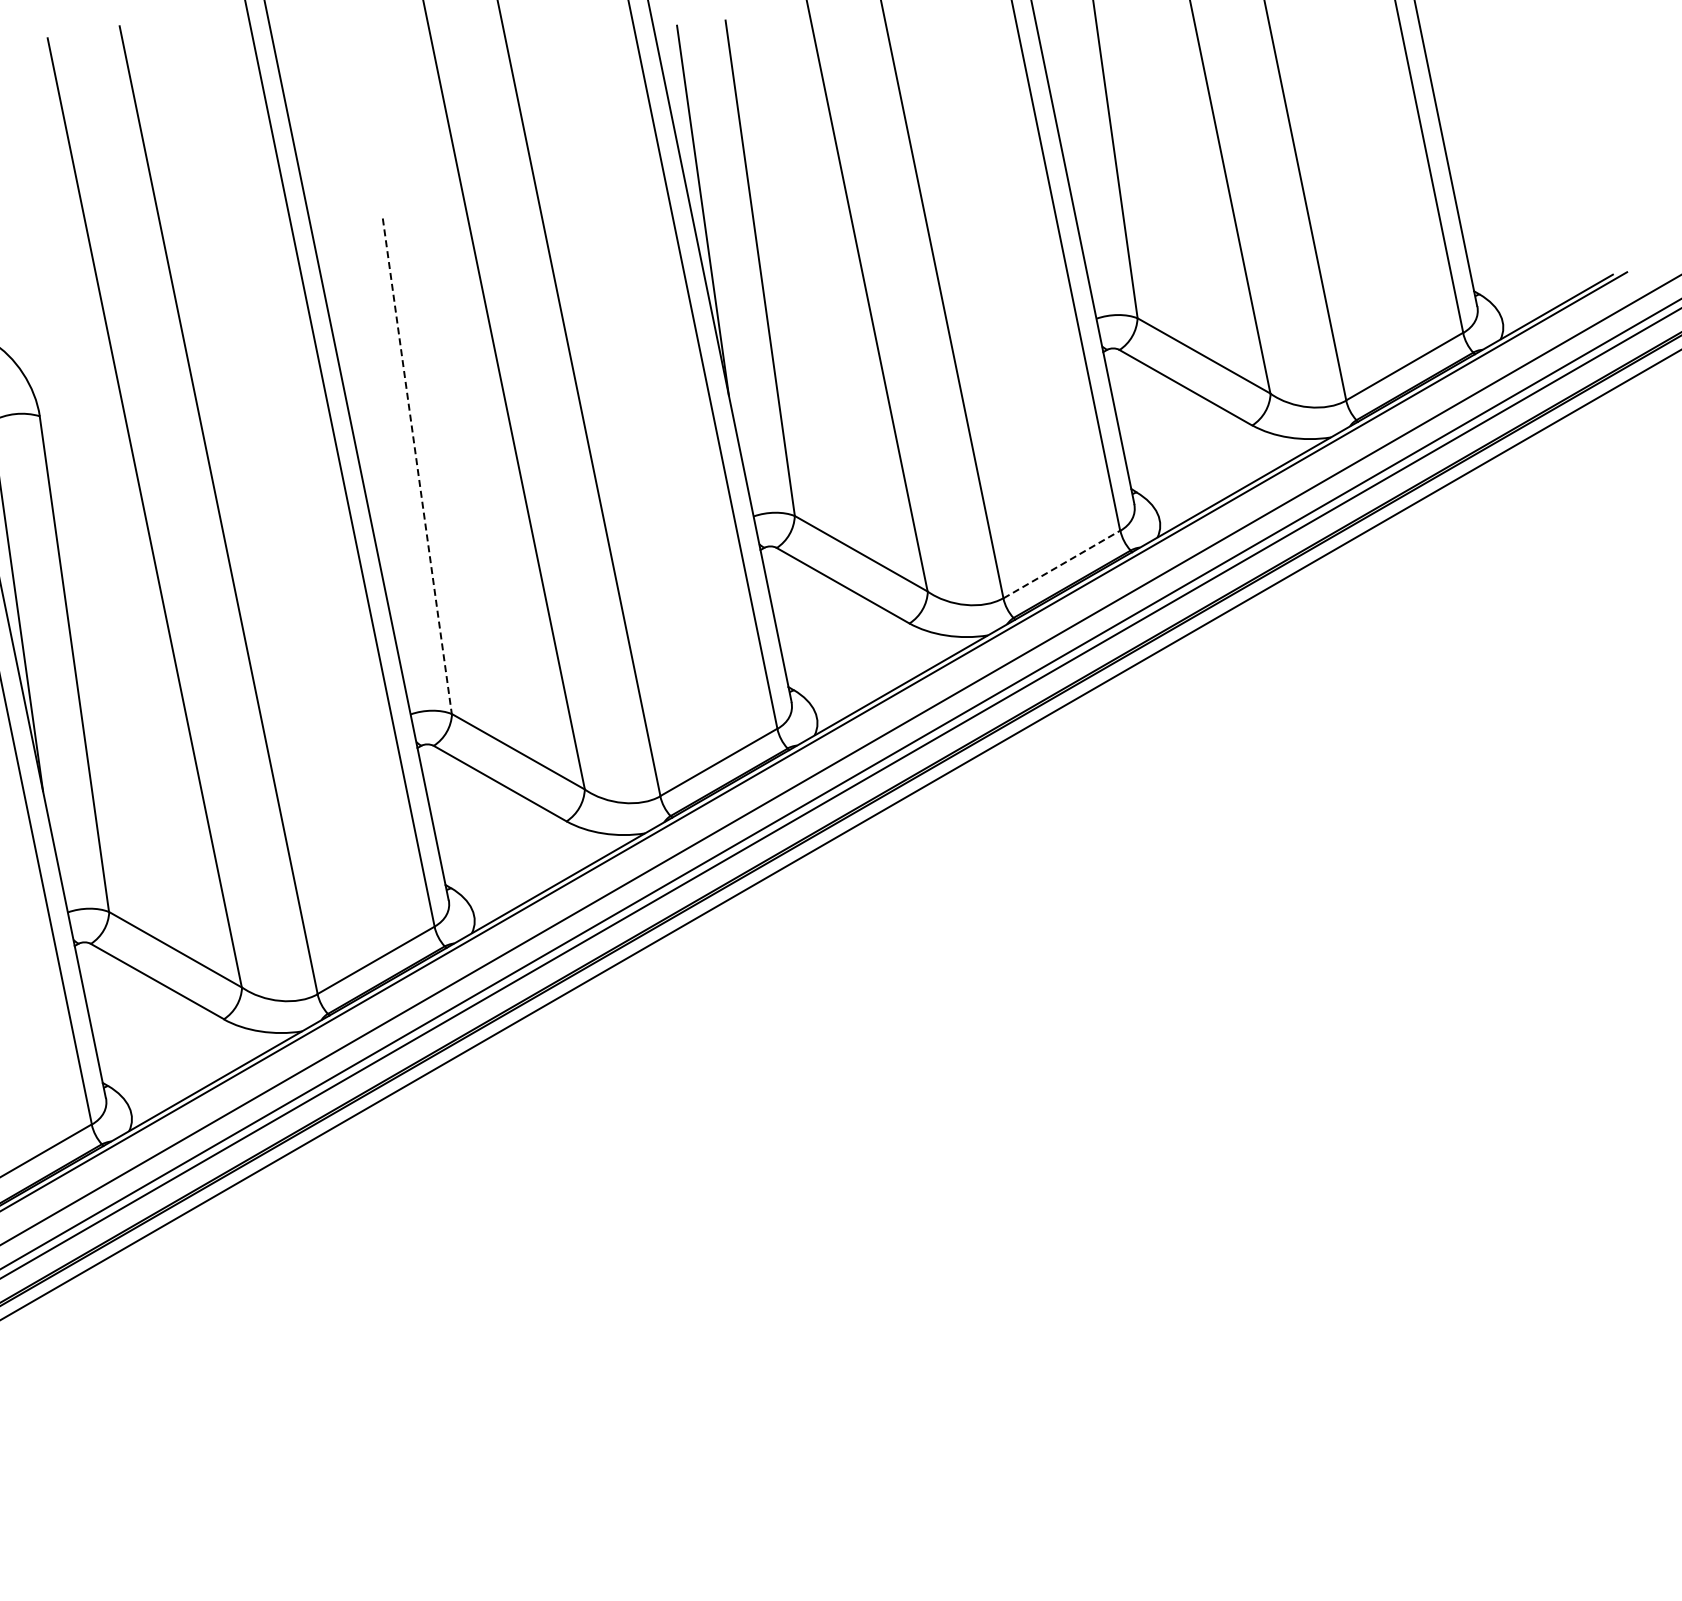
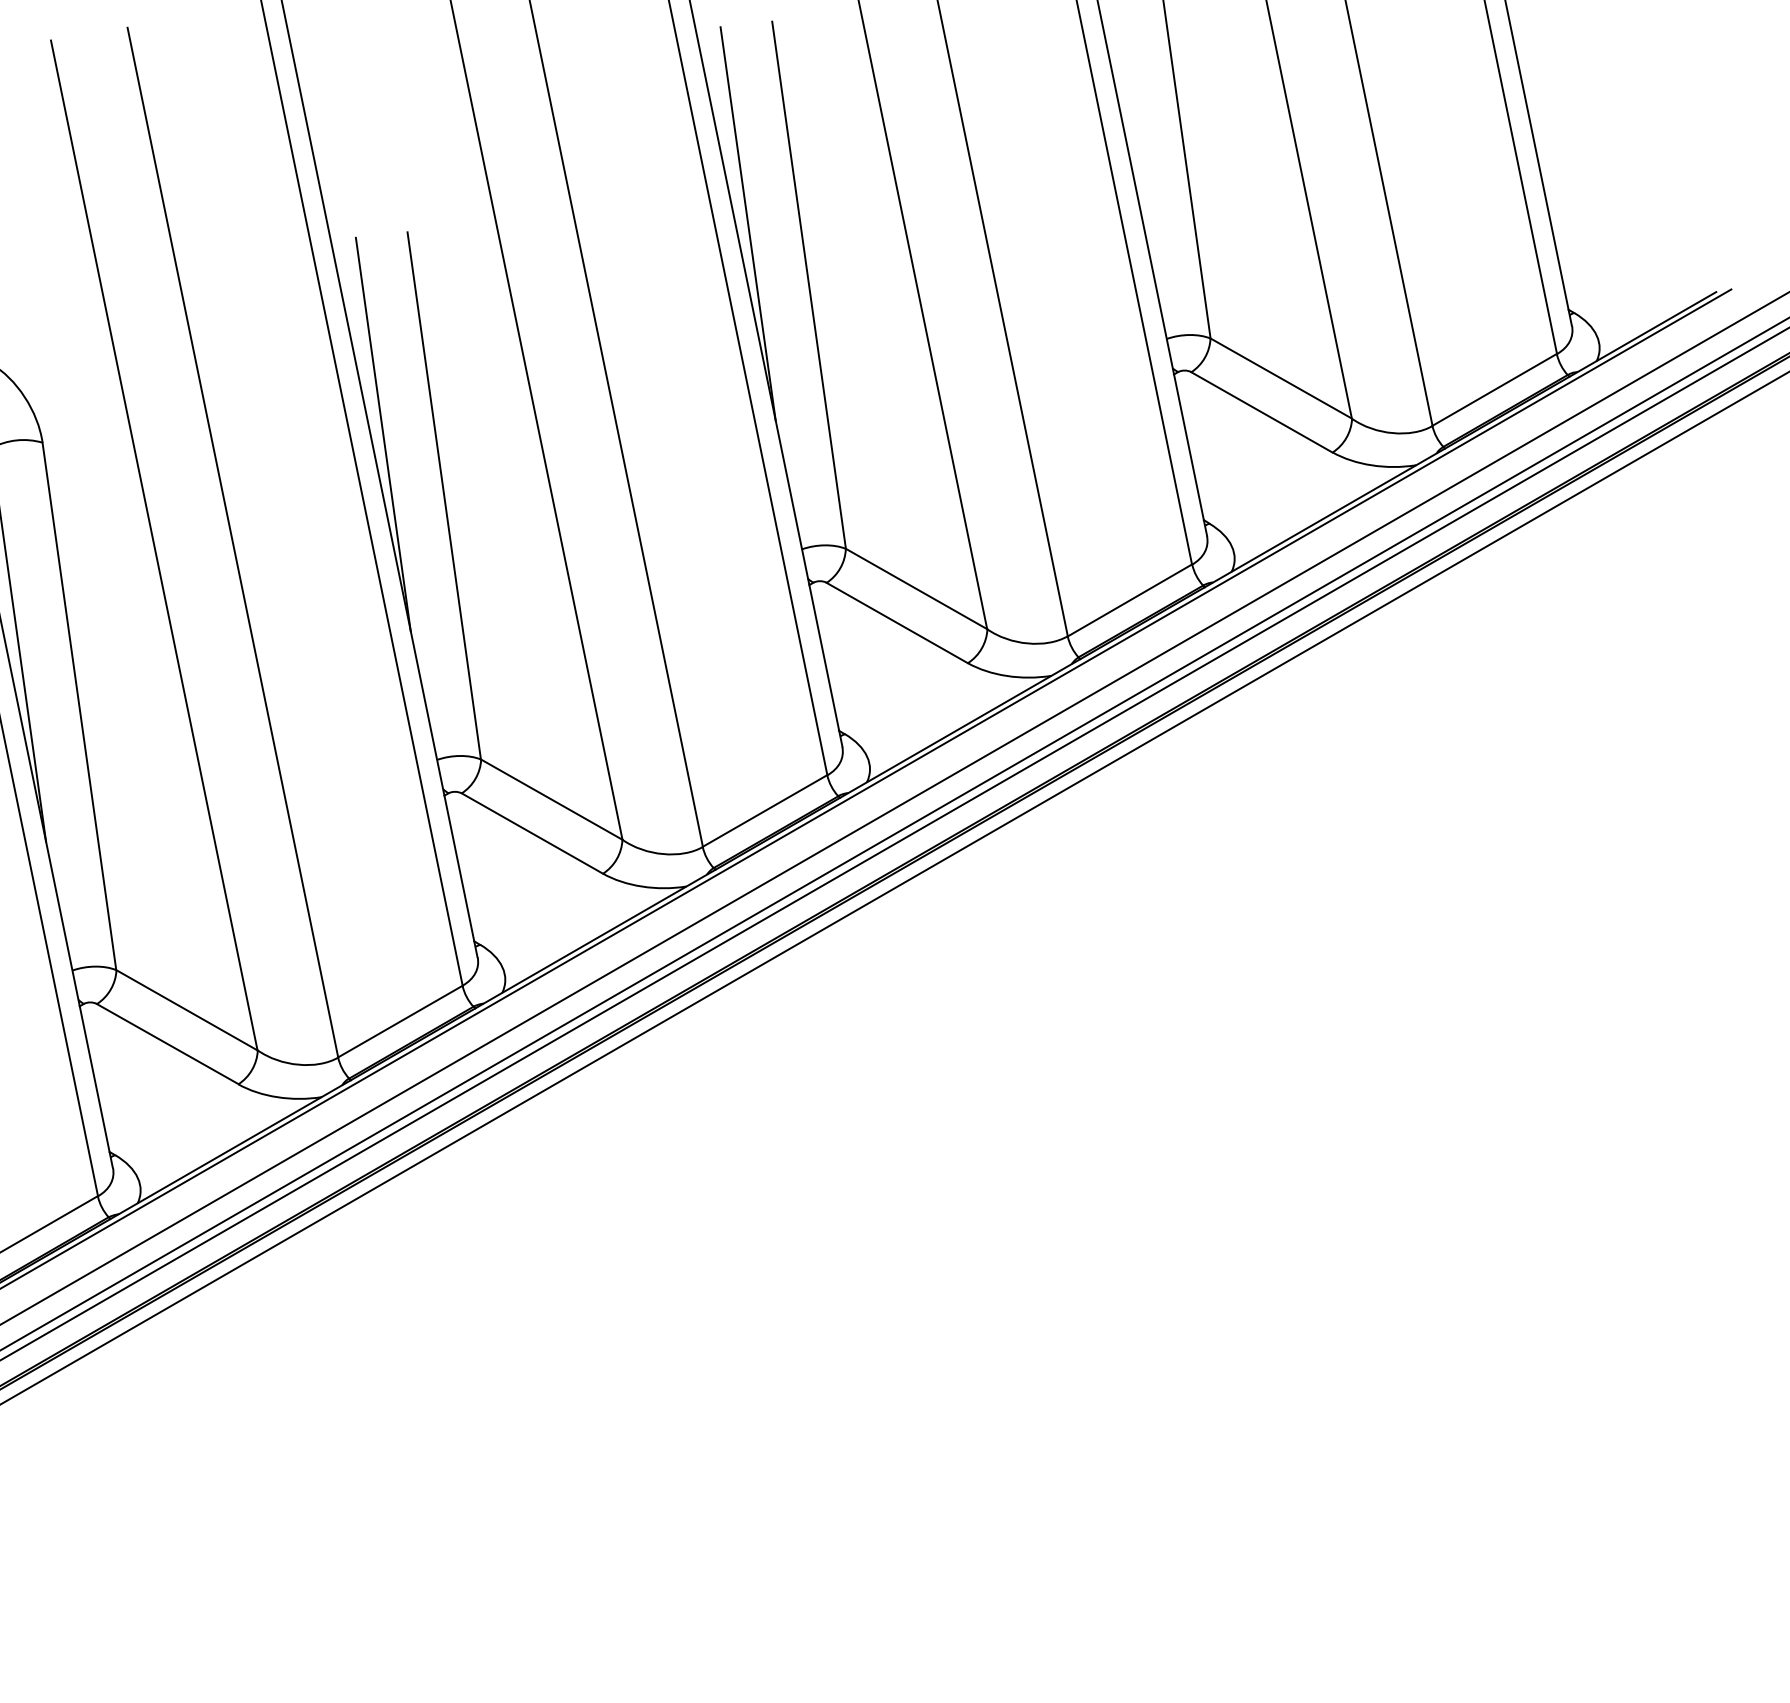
line: (359, 408) -> (382, 434), added
line: (417, 466) -> (444, 496), dashed -> solid
line: (1062, 564) -> (1130, 600), dashed -> solid

